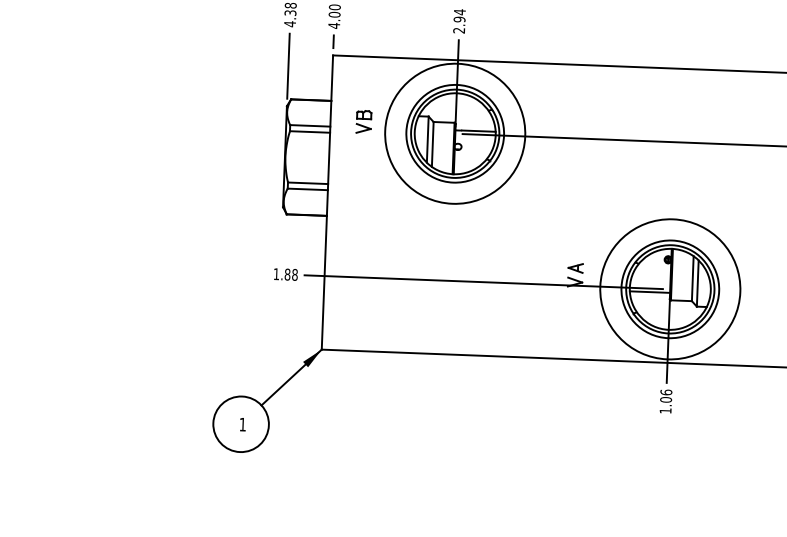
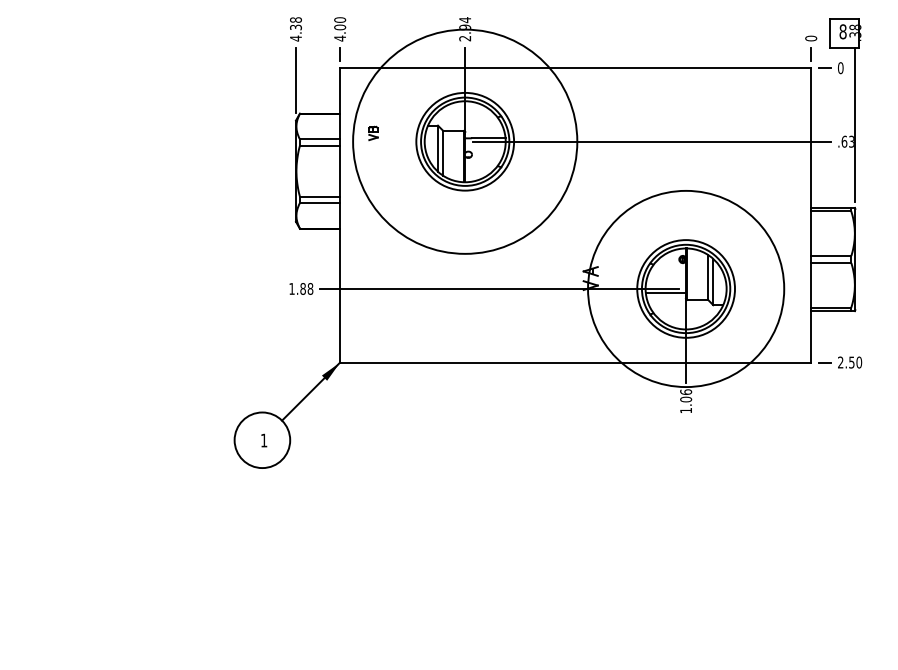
part: (363, 122) -> (373, 133), size x0.6
circle: (455, 133) -> (465, 141), size x1.6
circle: (670, 288) -> (686, 288), size x1.4

